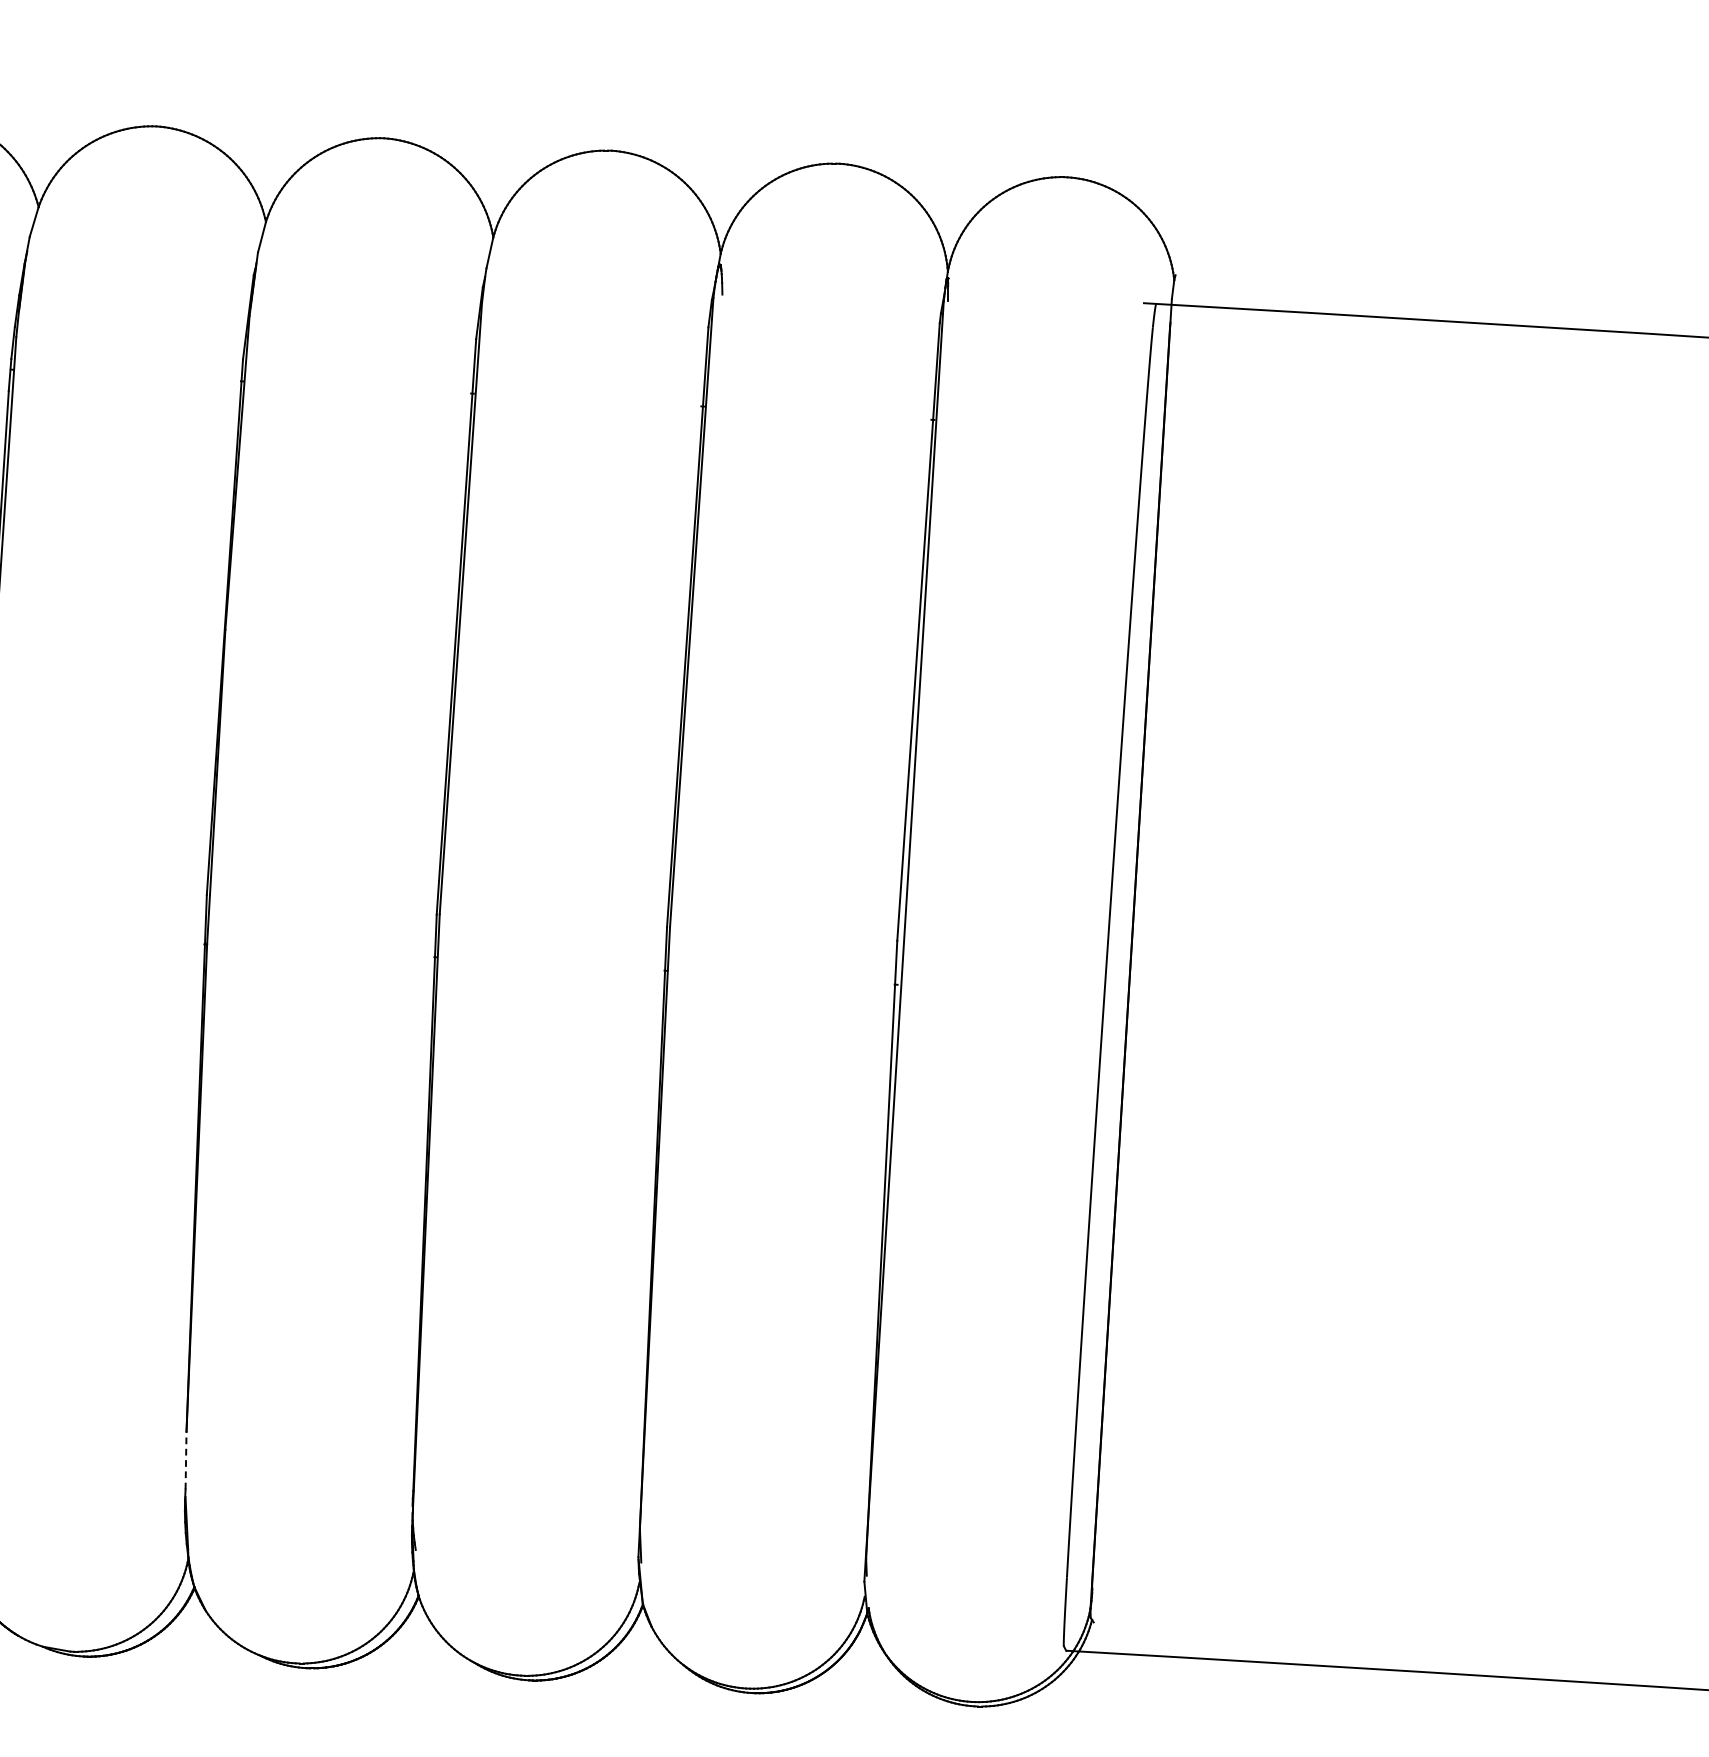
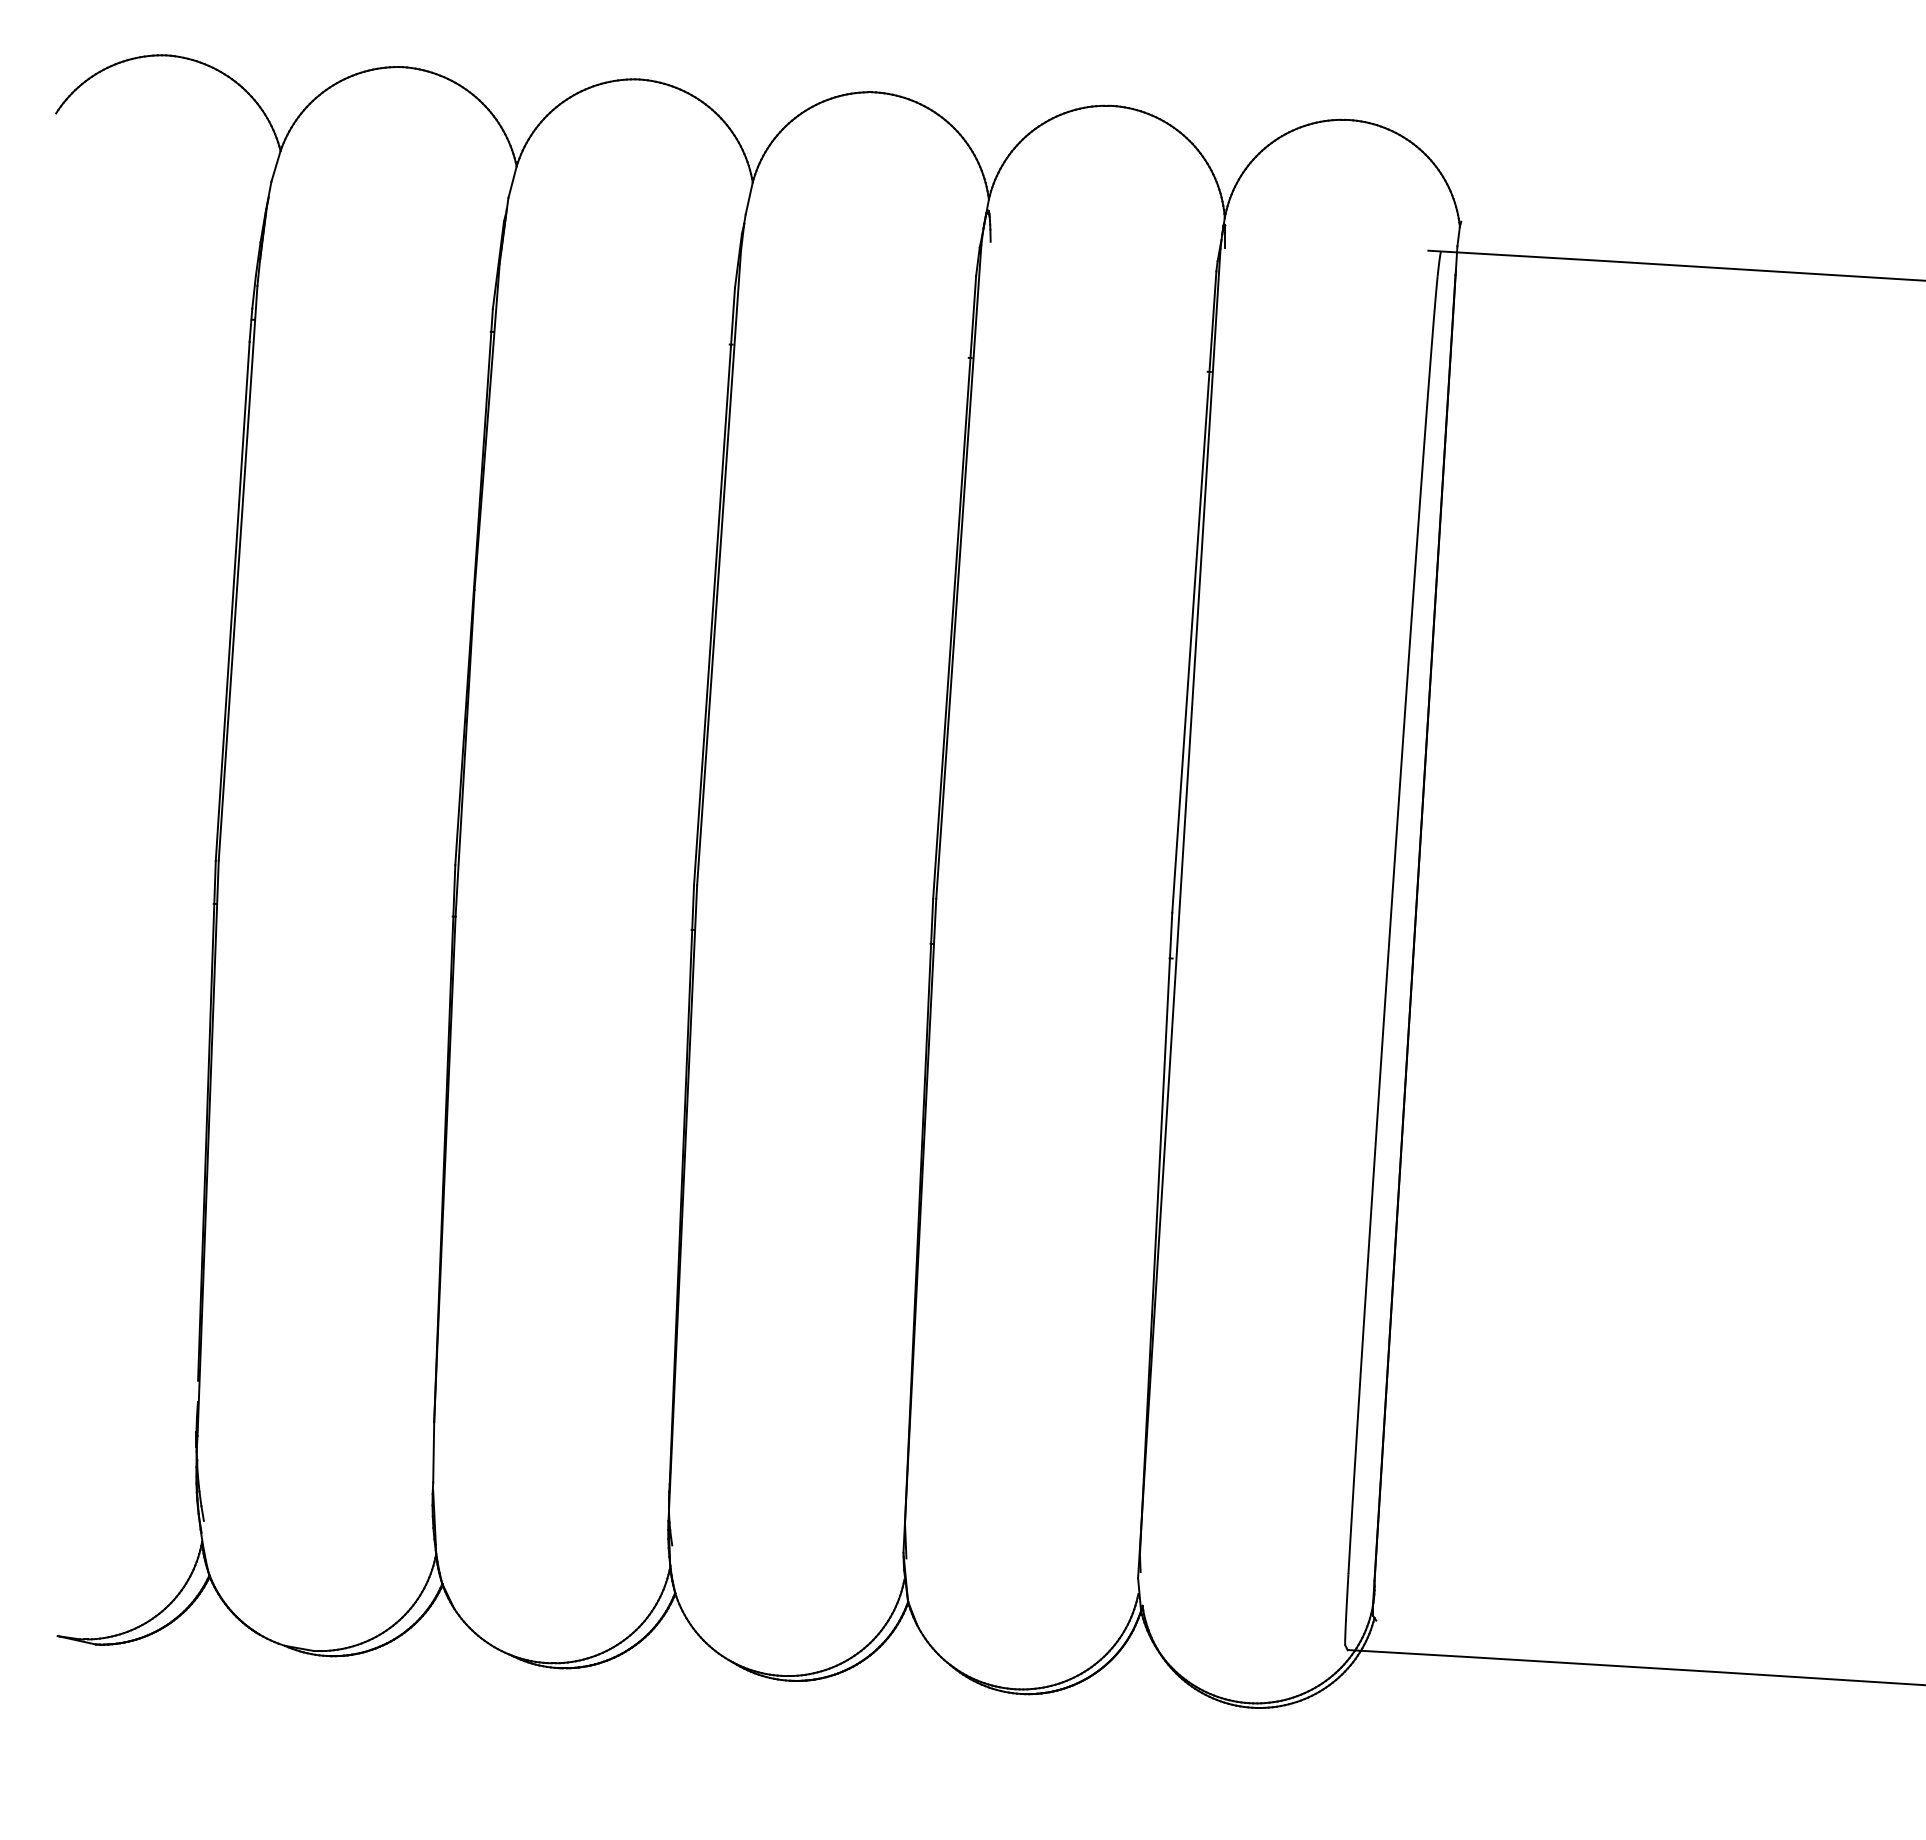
line: (185, 1459) -> (433, 1451), dashed -> solid

